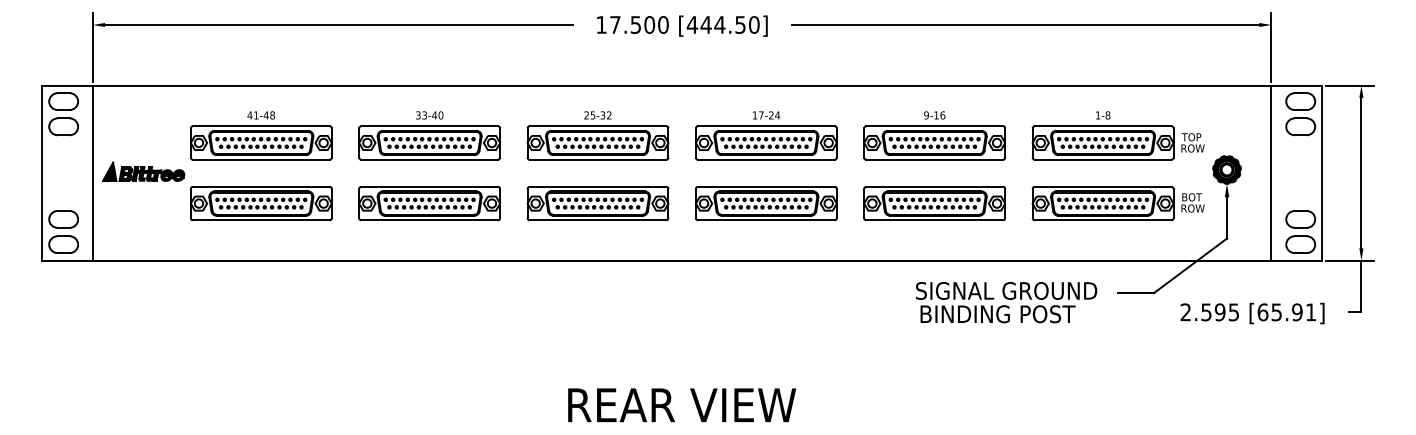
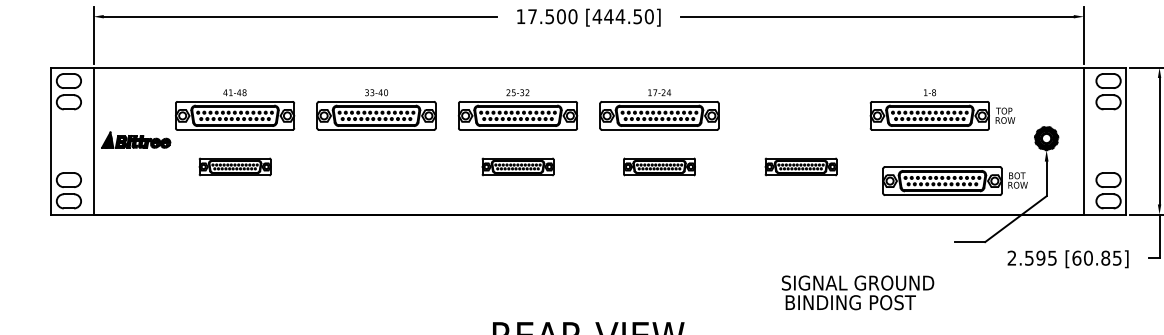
part: (934, 135) -> (800, 109), removed
part: (1117, 135) -> (941, 109), moved
part: (261, 203) -> (235, 166), size x0.6
part: (429, 203) -> (376, 166), removed
part: (597, 203) -> (517, 166), size x0.6
part: (766, 203) -> (659, 166), size x0.6
part: (934, 203) -> (800, 166), size x0.6
part: (1117, 203) -> (954, 181), moved
text: (1006, 302) -> (857, 292), moved
text: (1293, 312) -> (1102, 258), [65.91] -> [60.85]

